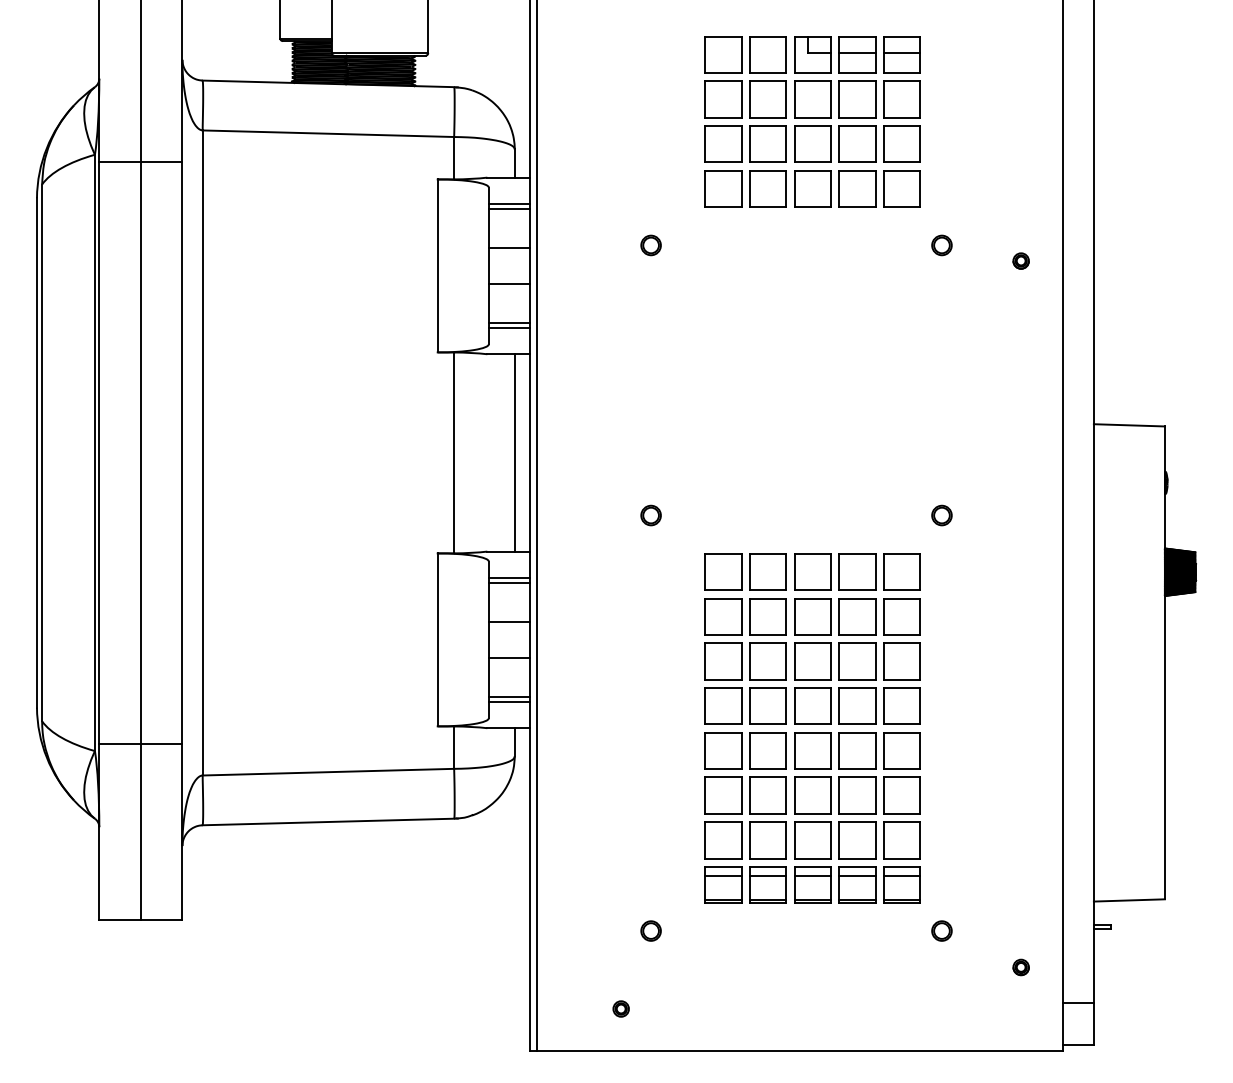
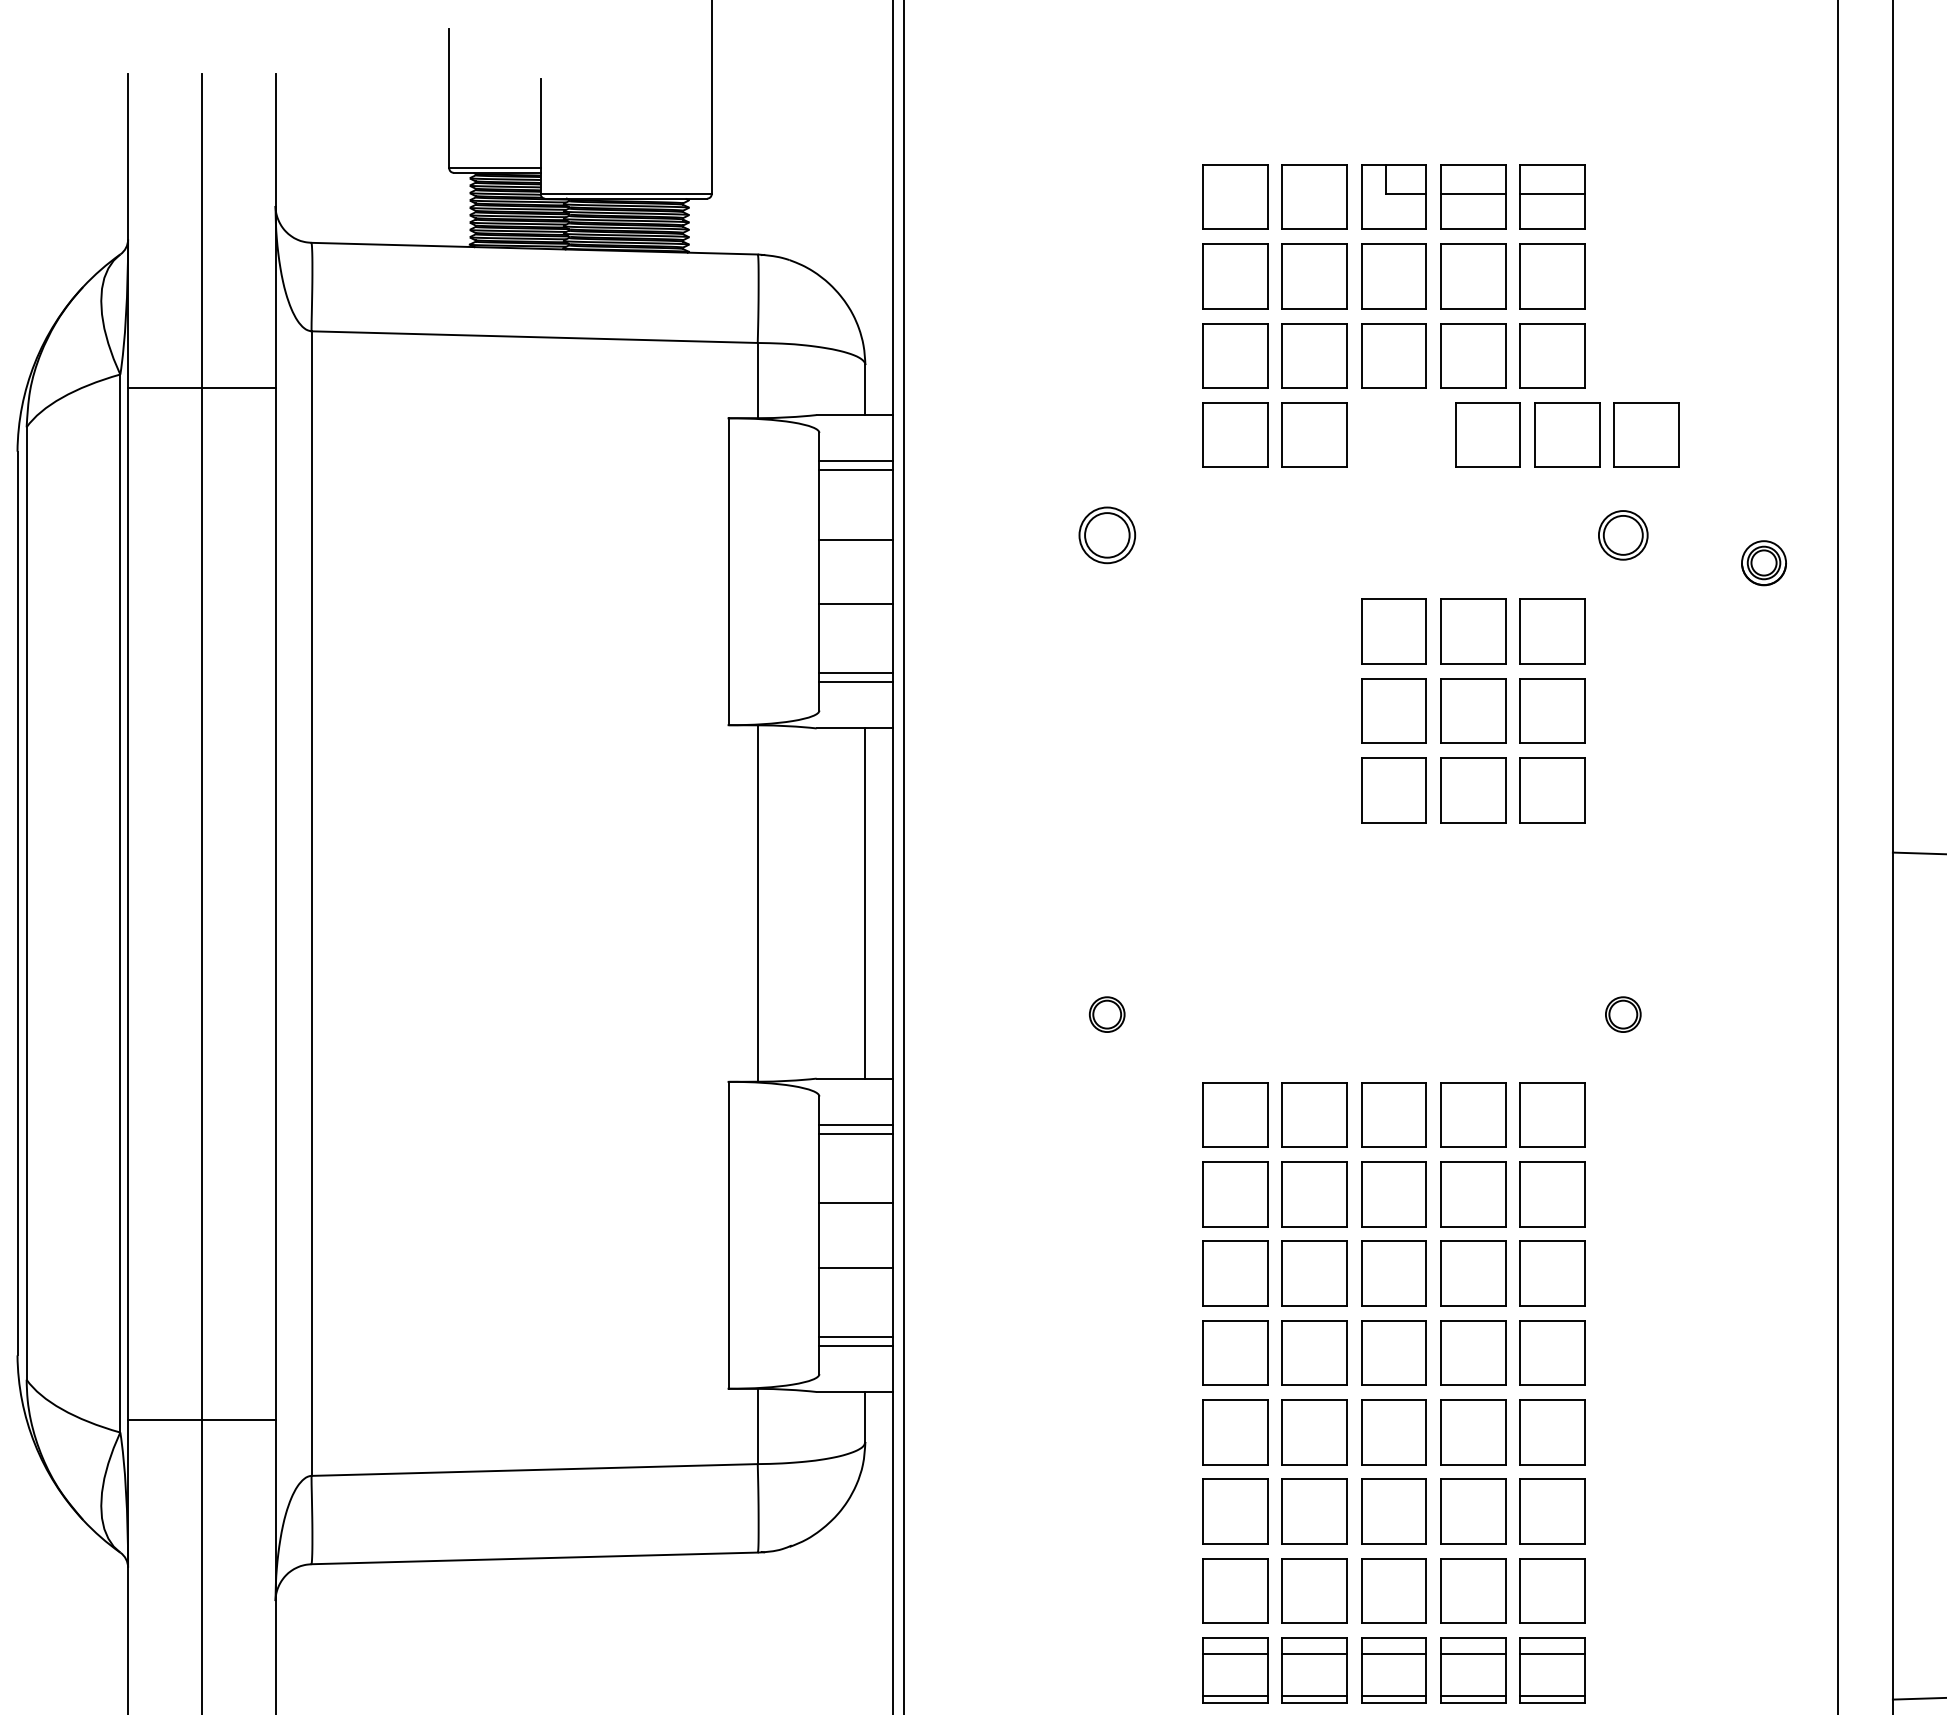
part: (857, 188) -> (1567, 434), moved
part: (650, 245) -> (1106, 535), size x1.6
part: (941, 245) -> (1622, 535), size x1.4
part: (1020, 260) -> (1762, 562), size x1.6
part: (857, 344) -> (1473, 711), added

